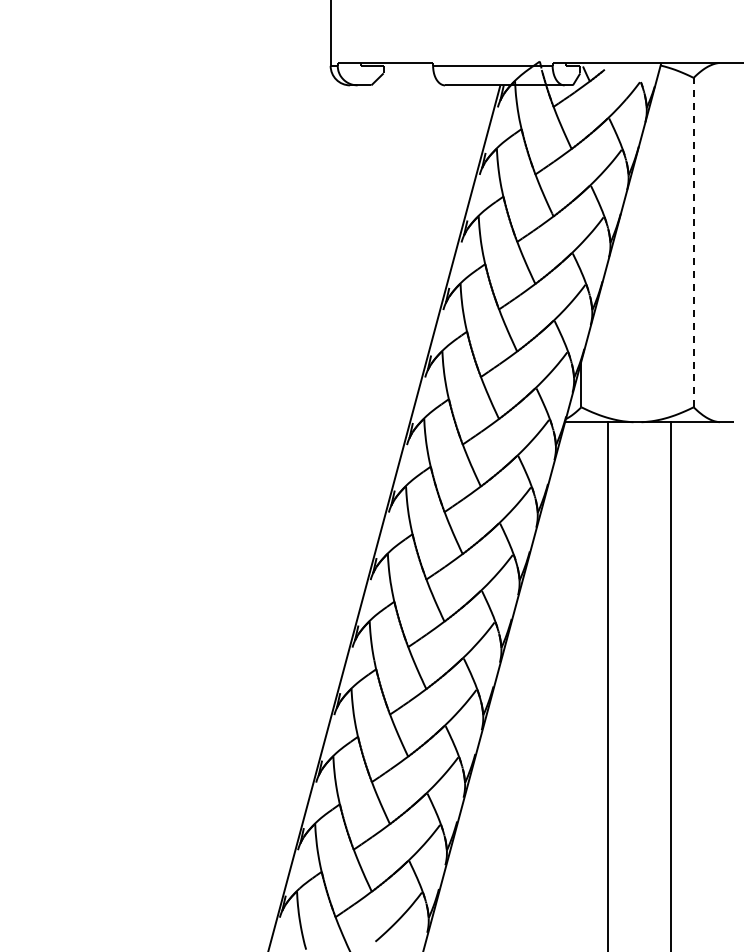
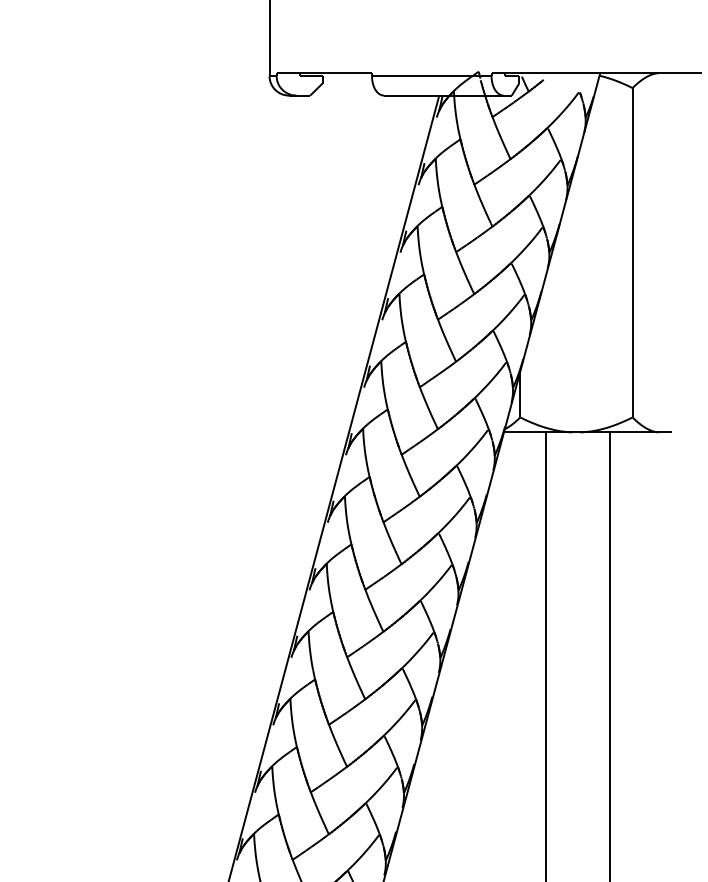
line: (693, 242) -> (632, 252), dashed -> solid

